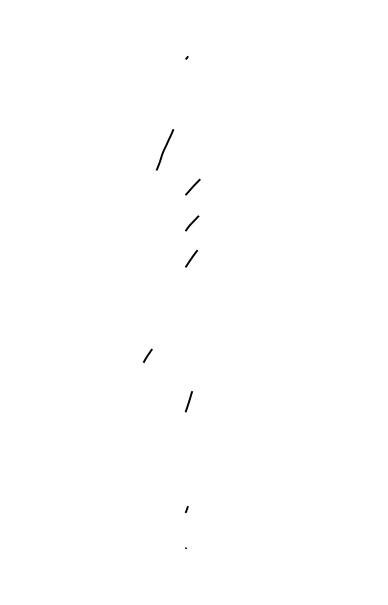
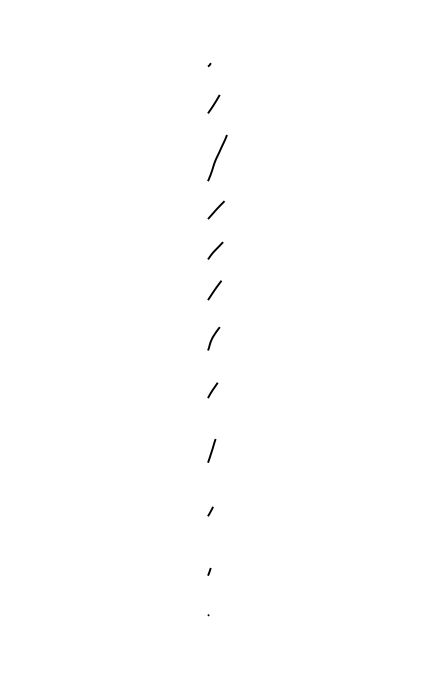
line: (190, 92) -> (213, 103), added
curve: (164, 149) -> (216, 157), moved
curve: (190, 301) -> (213, 338), added
line: (147, 355) -> (212, 389), moved
curve: (187, 455) -> (210, 511), added

